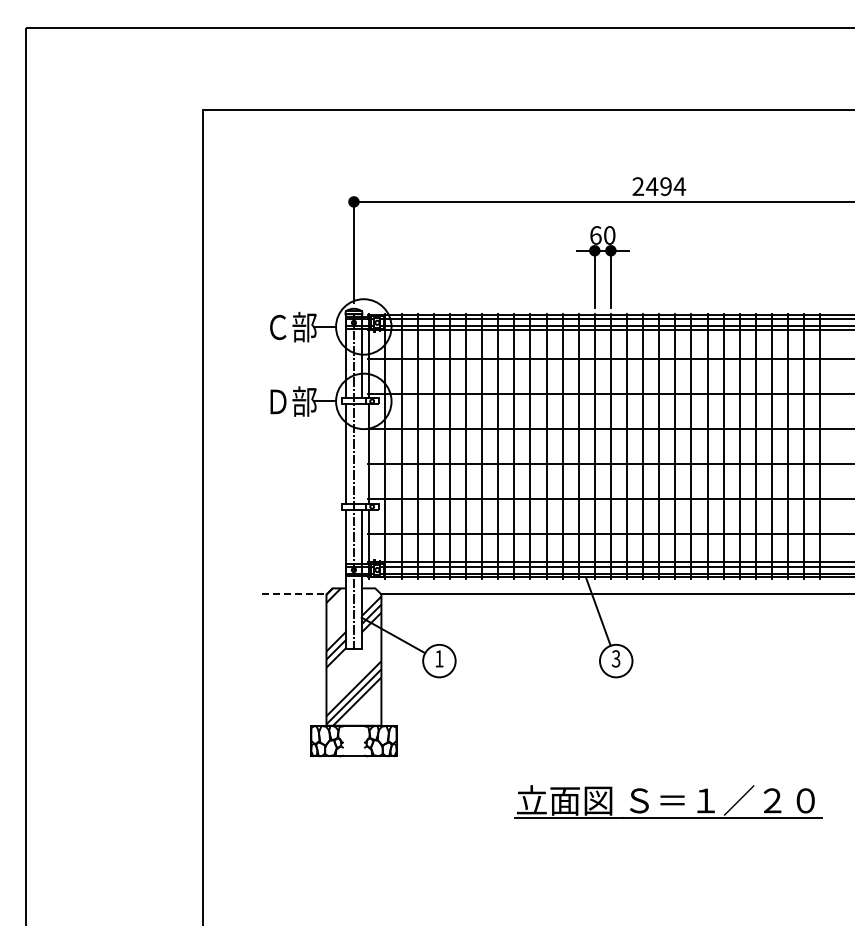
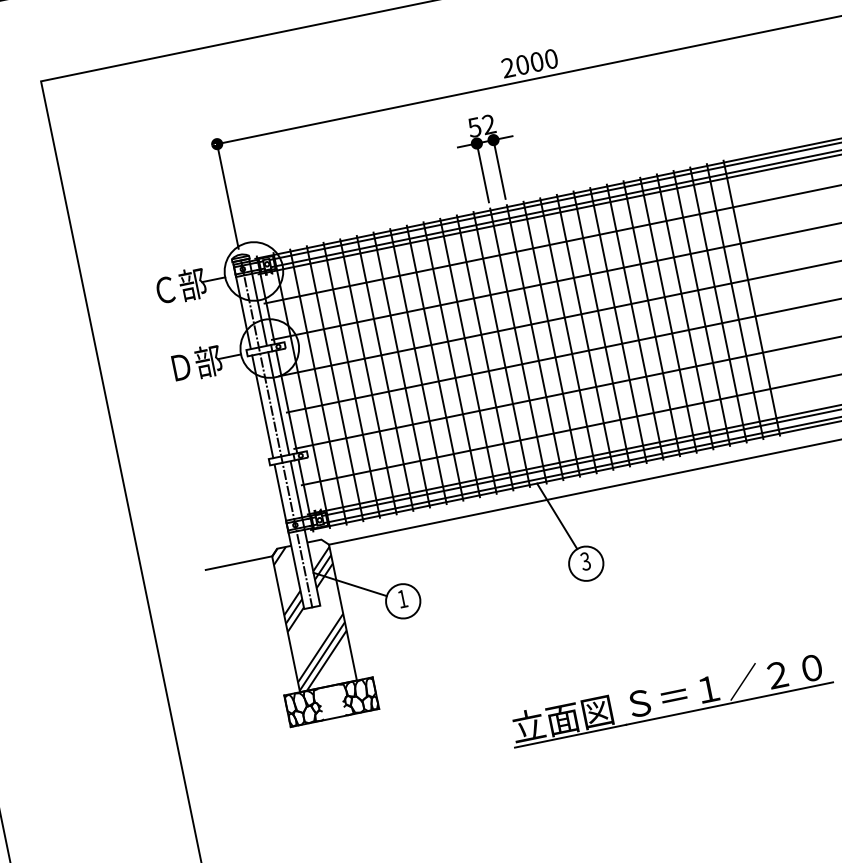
text: (665, 186) -> (536, 62), 2494 -> 2000
text: (602, 235) -> (481, 126), 60 -> 52
line: (361, 453) -> (278, 402), added
line: (294, 594) -> (239, 563), dashed -> solid

